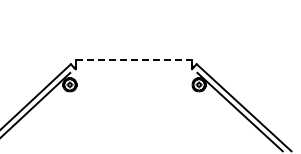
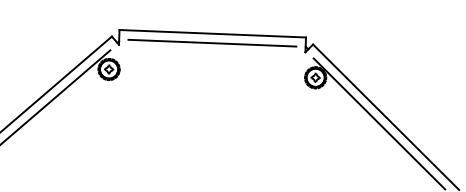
line: (134, 59) -> (213, 33), dashed -> solid
line: (133, 65) -> (211, 42), added

